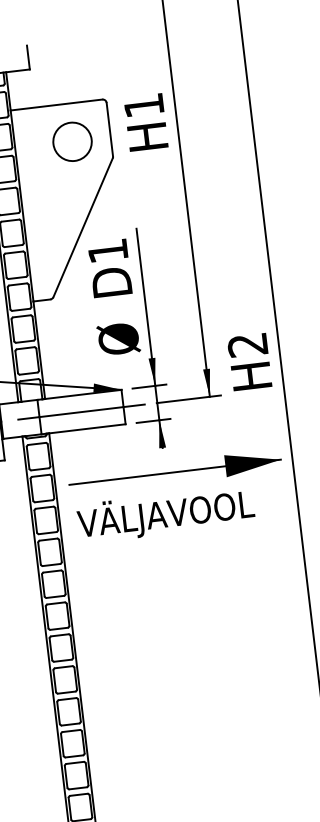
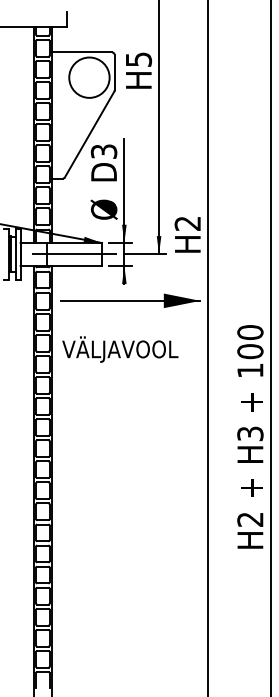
text: (145, 105) -> (139, 59), H1 -> H5
circle: (72, 141) -> (89, 77), size x1.6
text: (107, 251) -> (103, 151), D1 -> D3
text: (166, 514) -> (120, 349), moved

